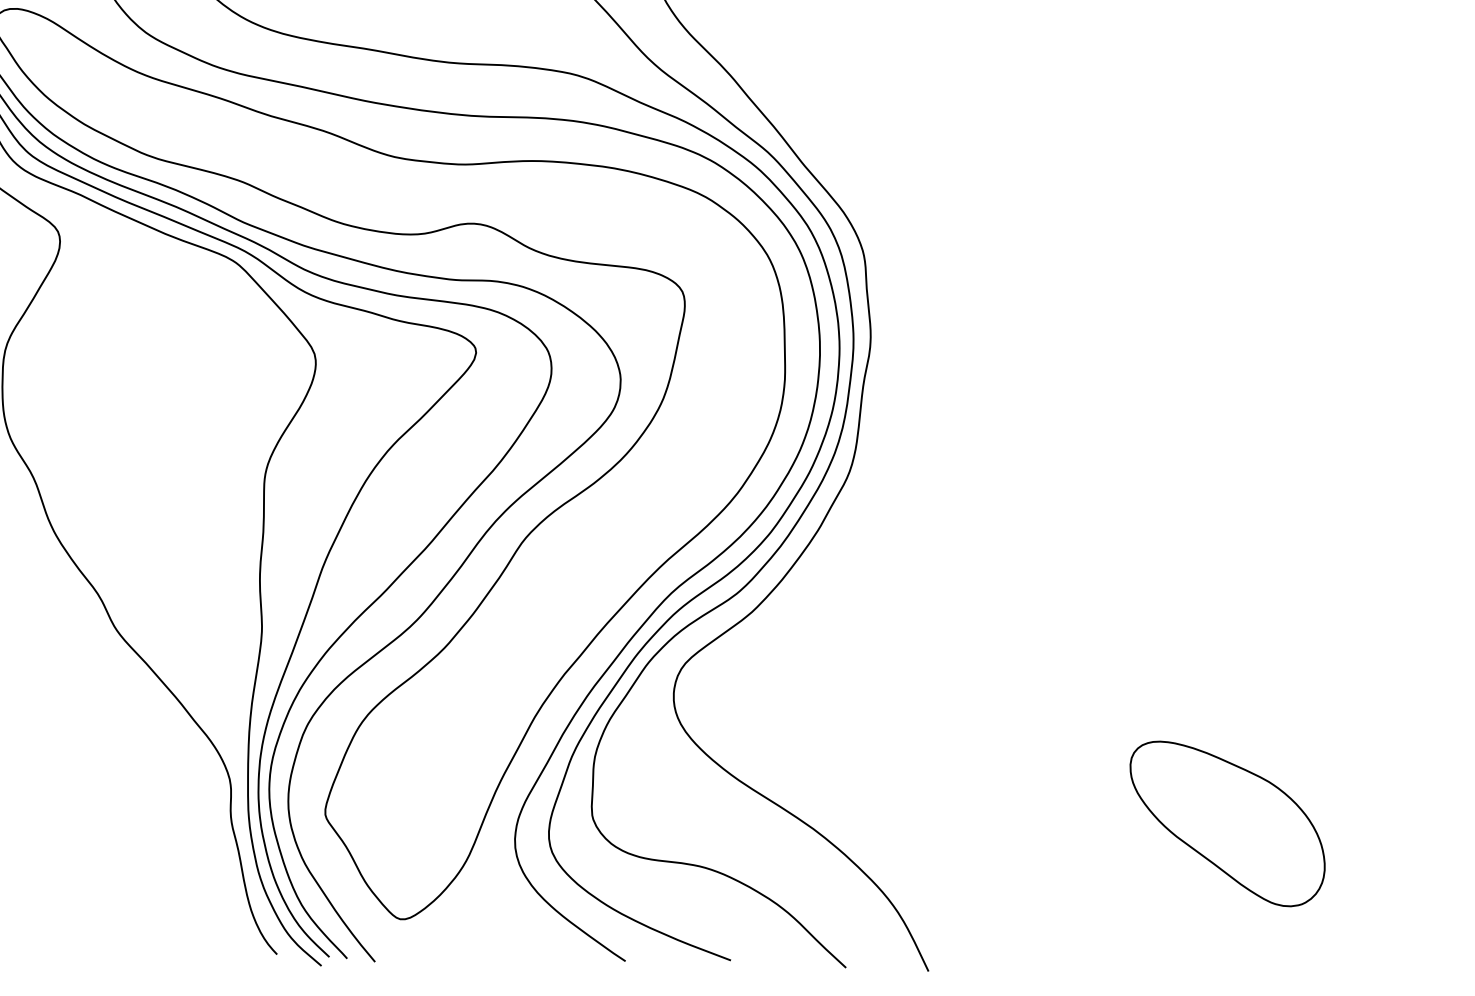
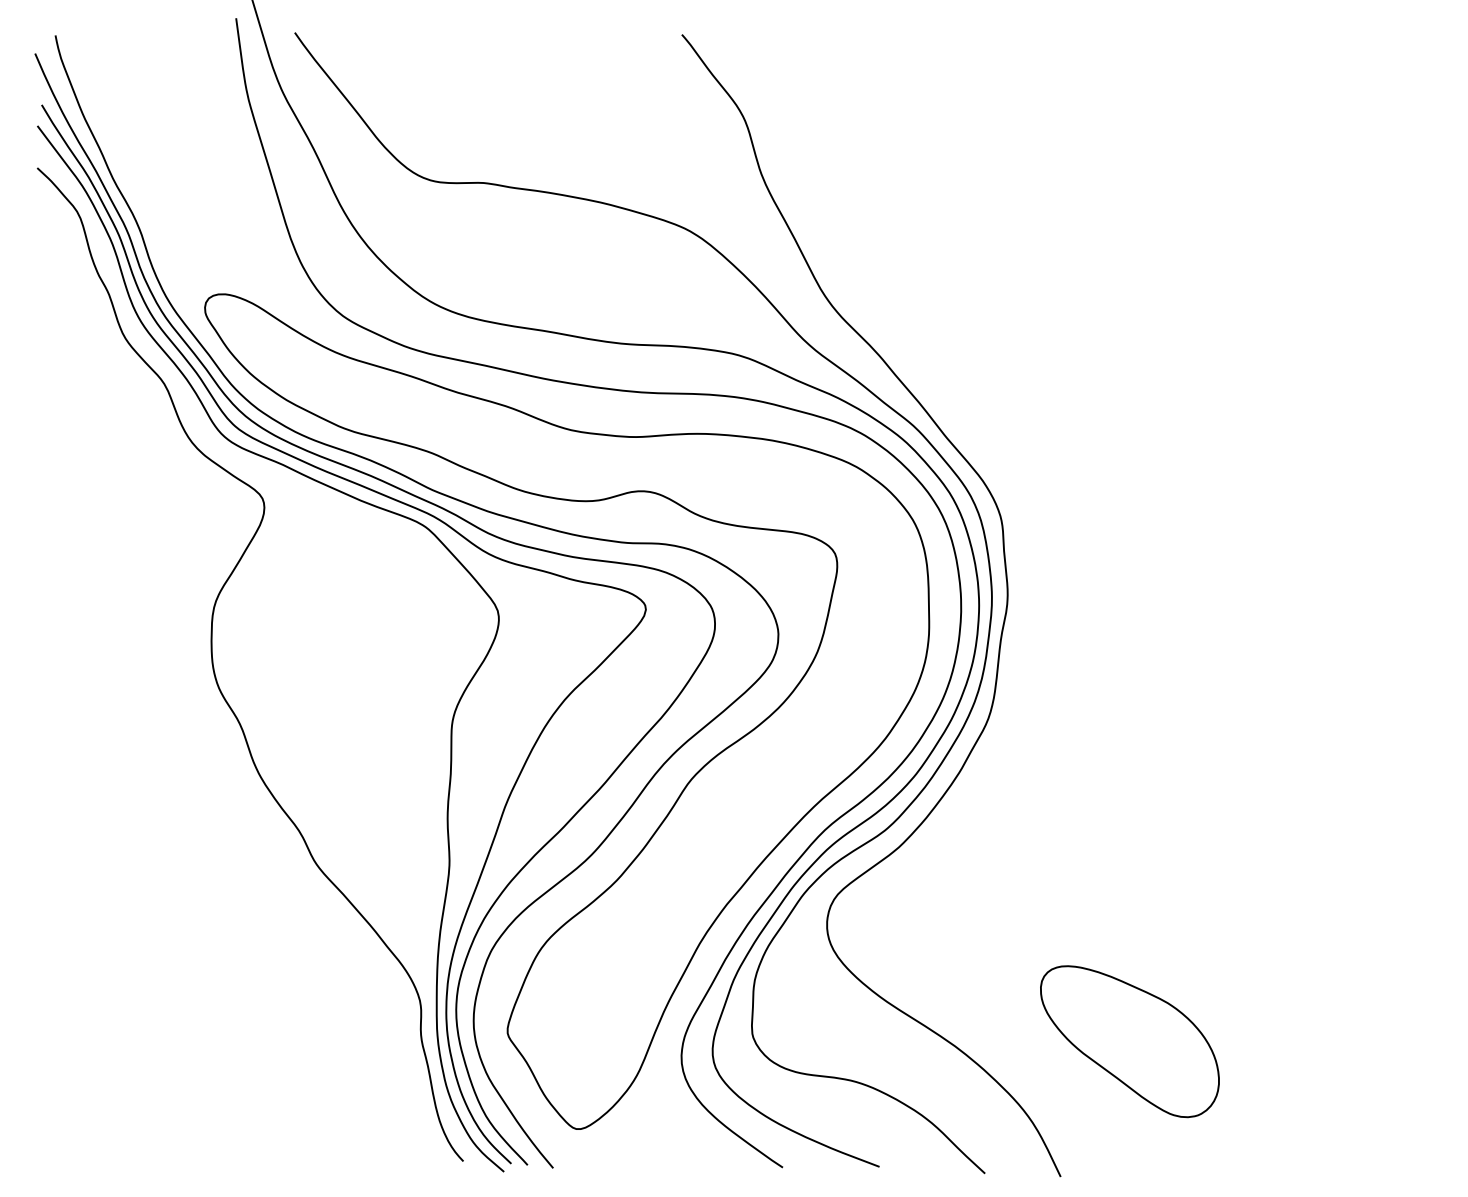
part: (1227, 823) -> (1129, 1041), moved

